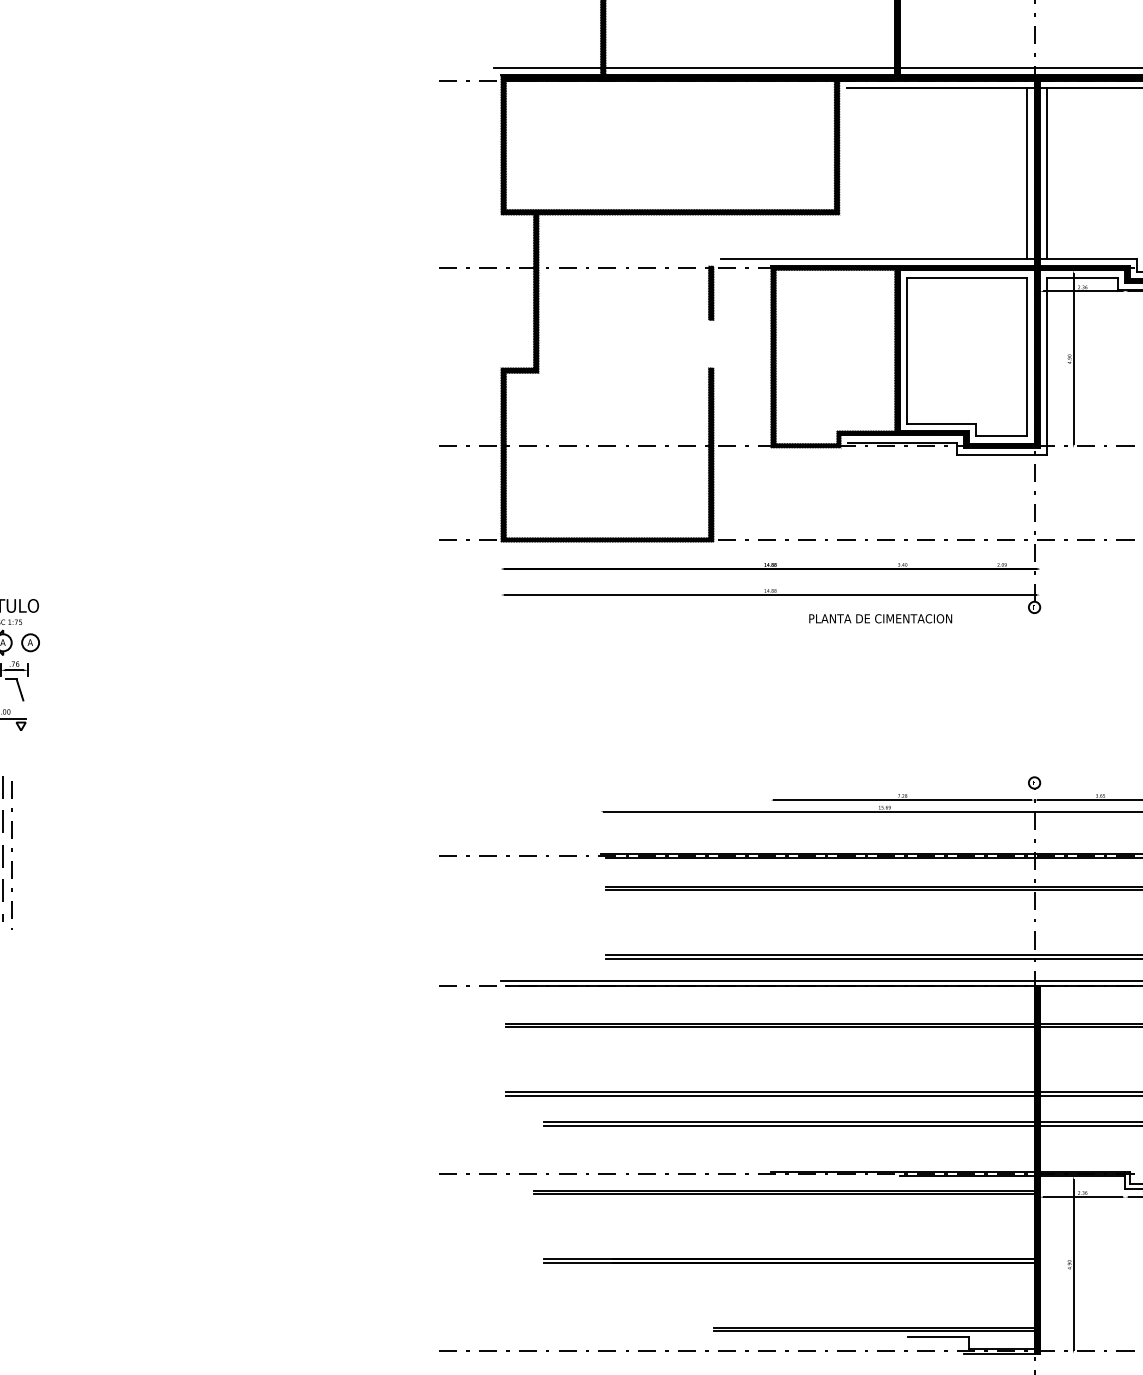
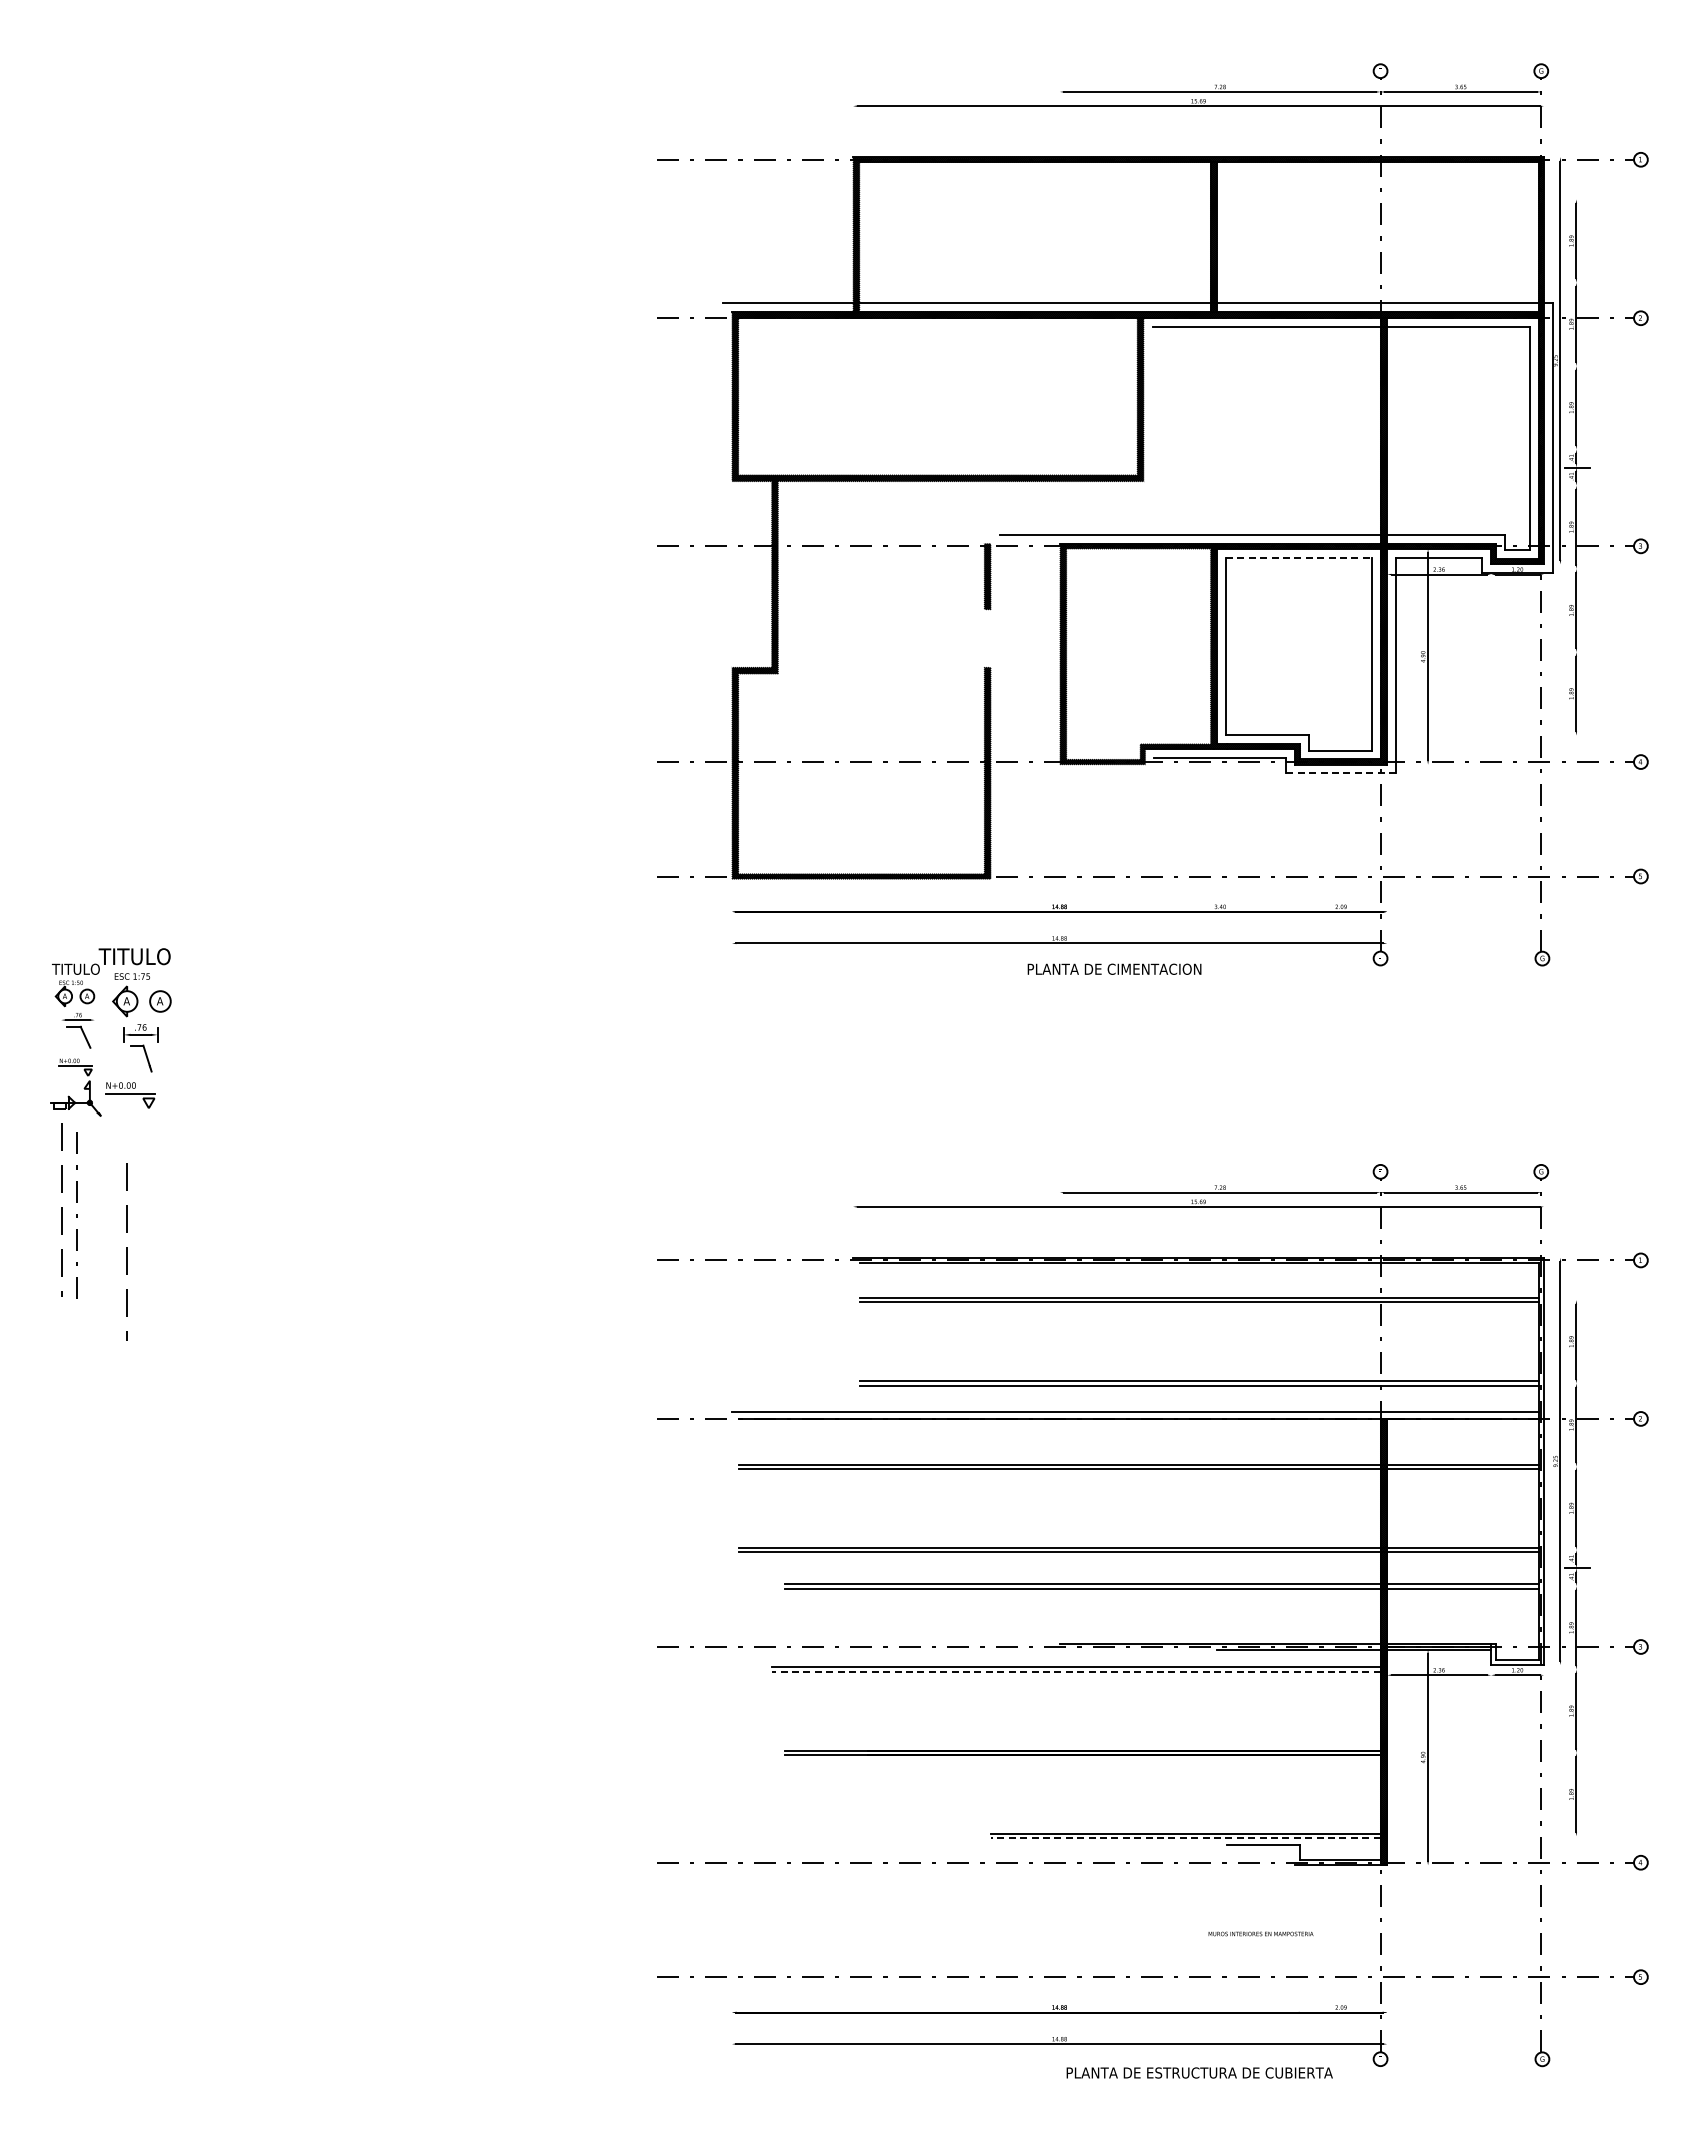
line: (1027, 172) -> (1371, 430), removed
line: (1046, 172) -> (1395, 430), removed
line: (967, 277) -> (1298, 557), solid -> dashed
line: (1002, 455) -> (1341, 773), solid -> dashed
text: (880, 618) -> (1114, 968), moved
line: (11, 850) -> (137, 1254), removed
line: (783, 1194) -> (1075, 1671), solid -> dashed
line: (874, 1331) -> (1185, 1838), solid -> dashed

